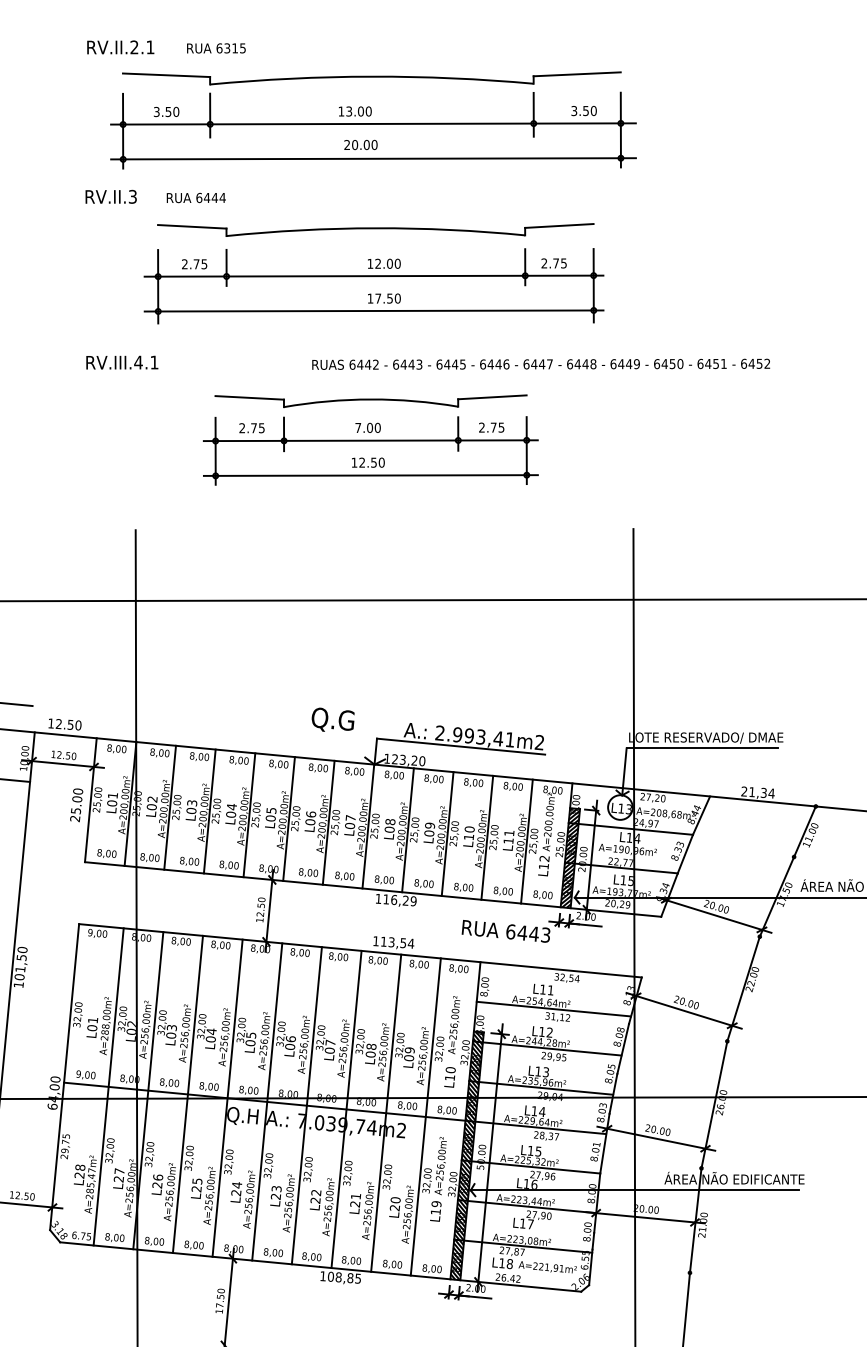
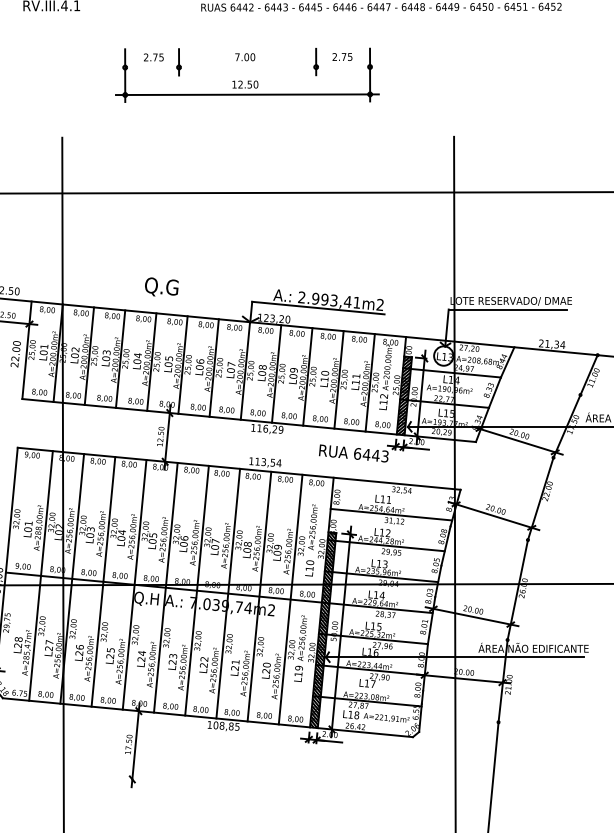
part: (370, 400) -> (247, 35), removed
line: (370, 440) -> (247, 67), removed
text: (332, 719) -> (161, 286), moved
text: (75, 811) -> (14, 359), 25.00 -> 22.00

